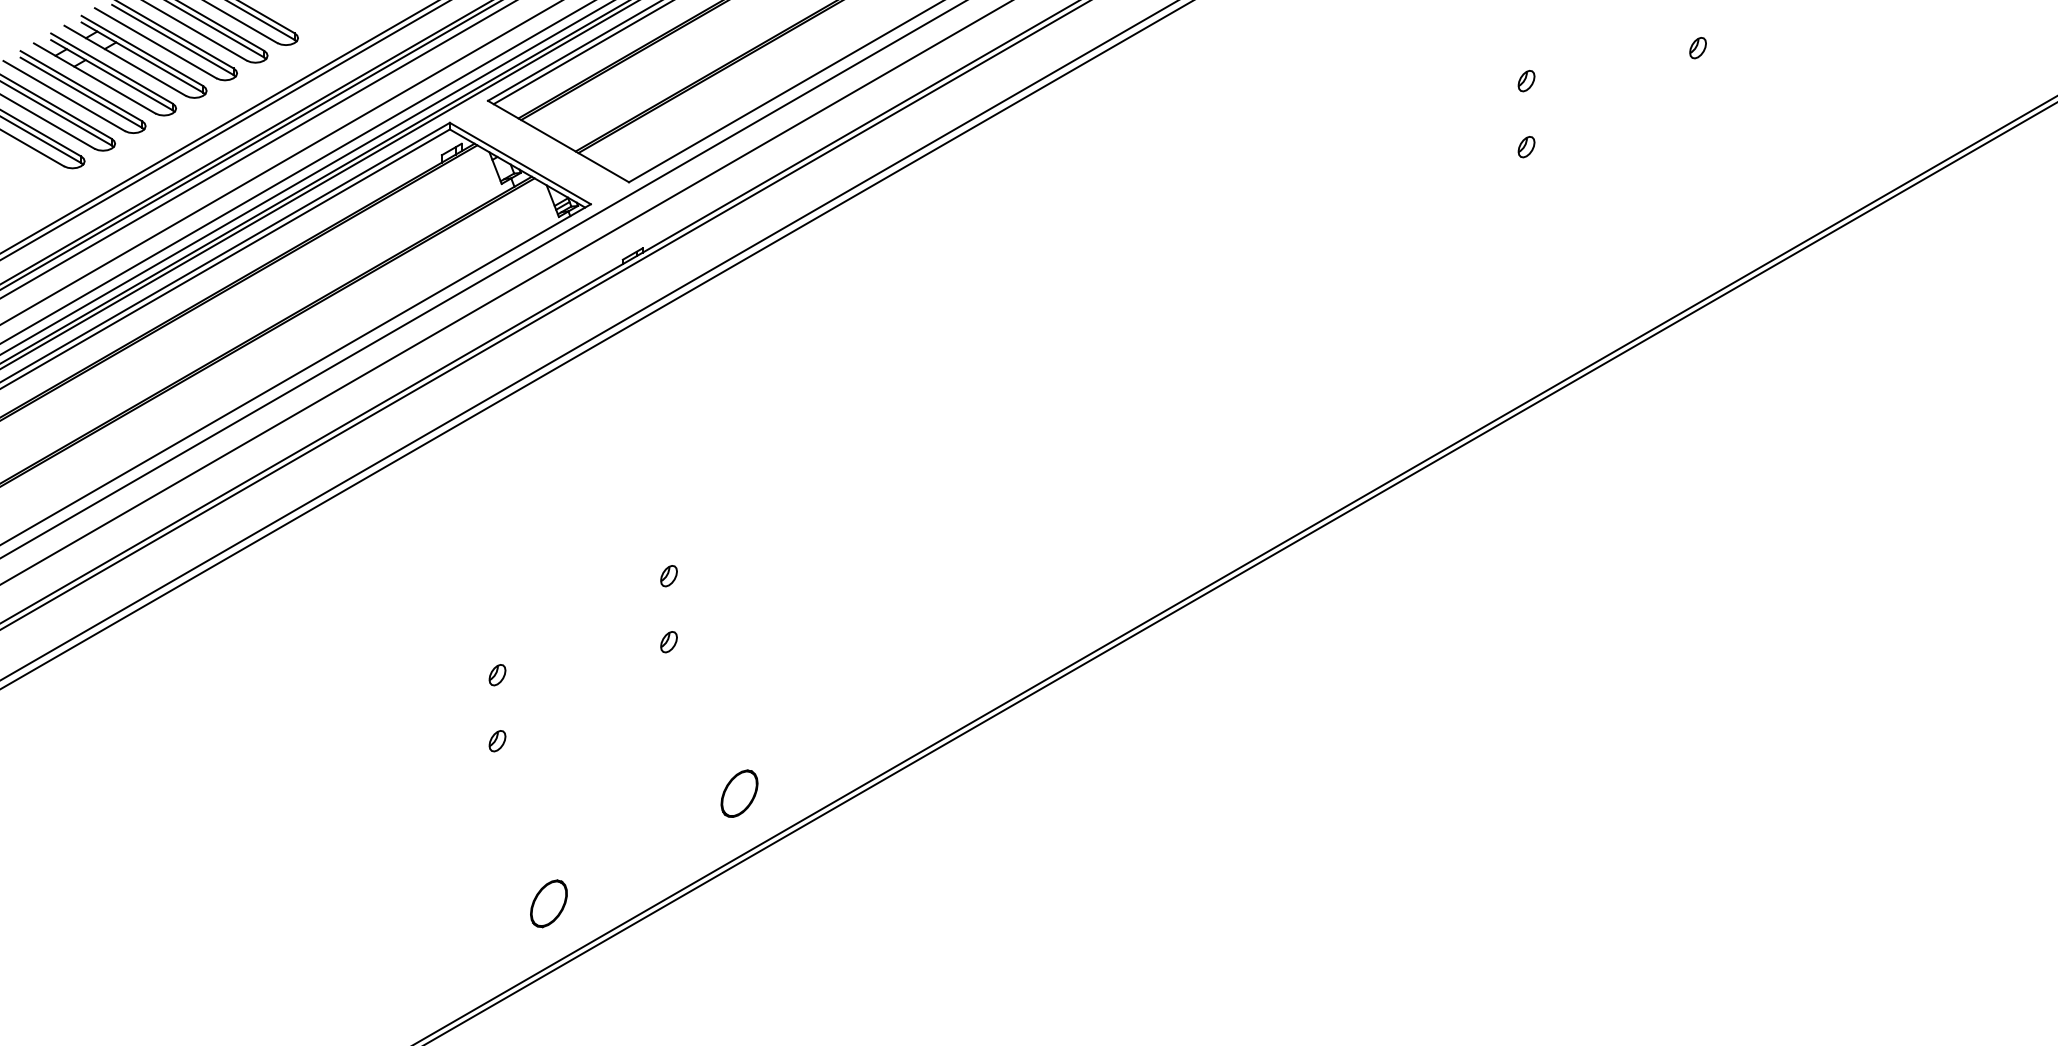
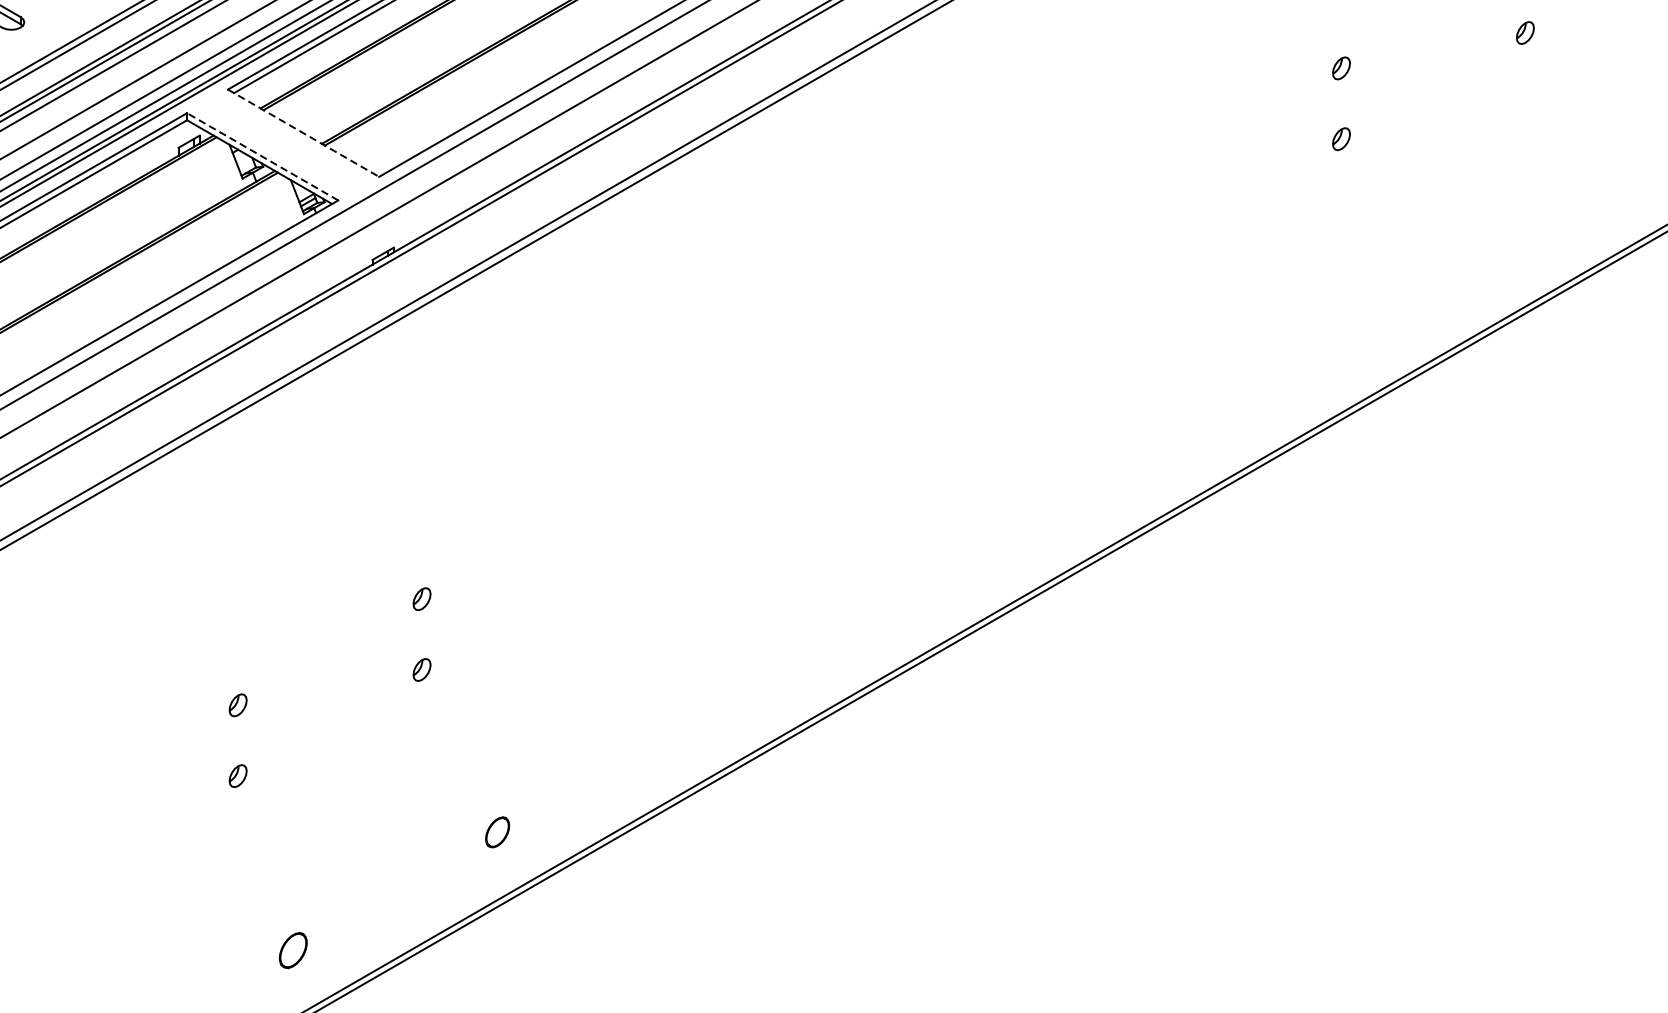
line: (558, 141) -> (303, 133), solid -> dashed
line: (519, 163) -> (261, 156), solid -> dashed
part: (739, 793) -> (497, 832), size x0.6
part: (548, 903) -> (292, 950), size x0.7

